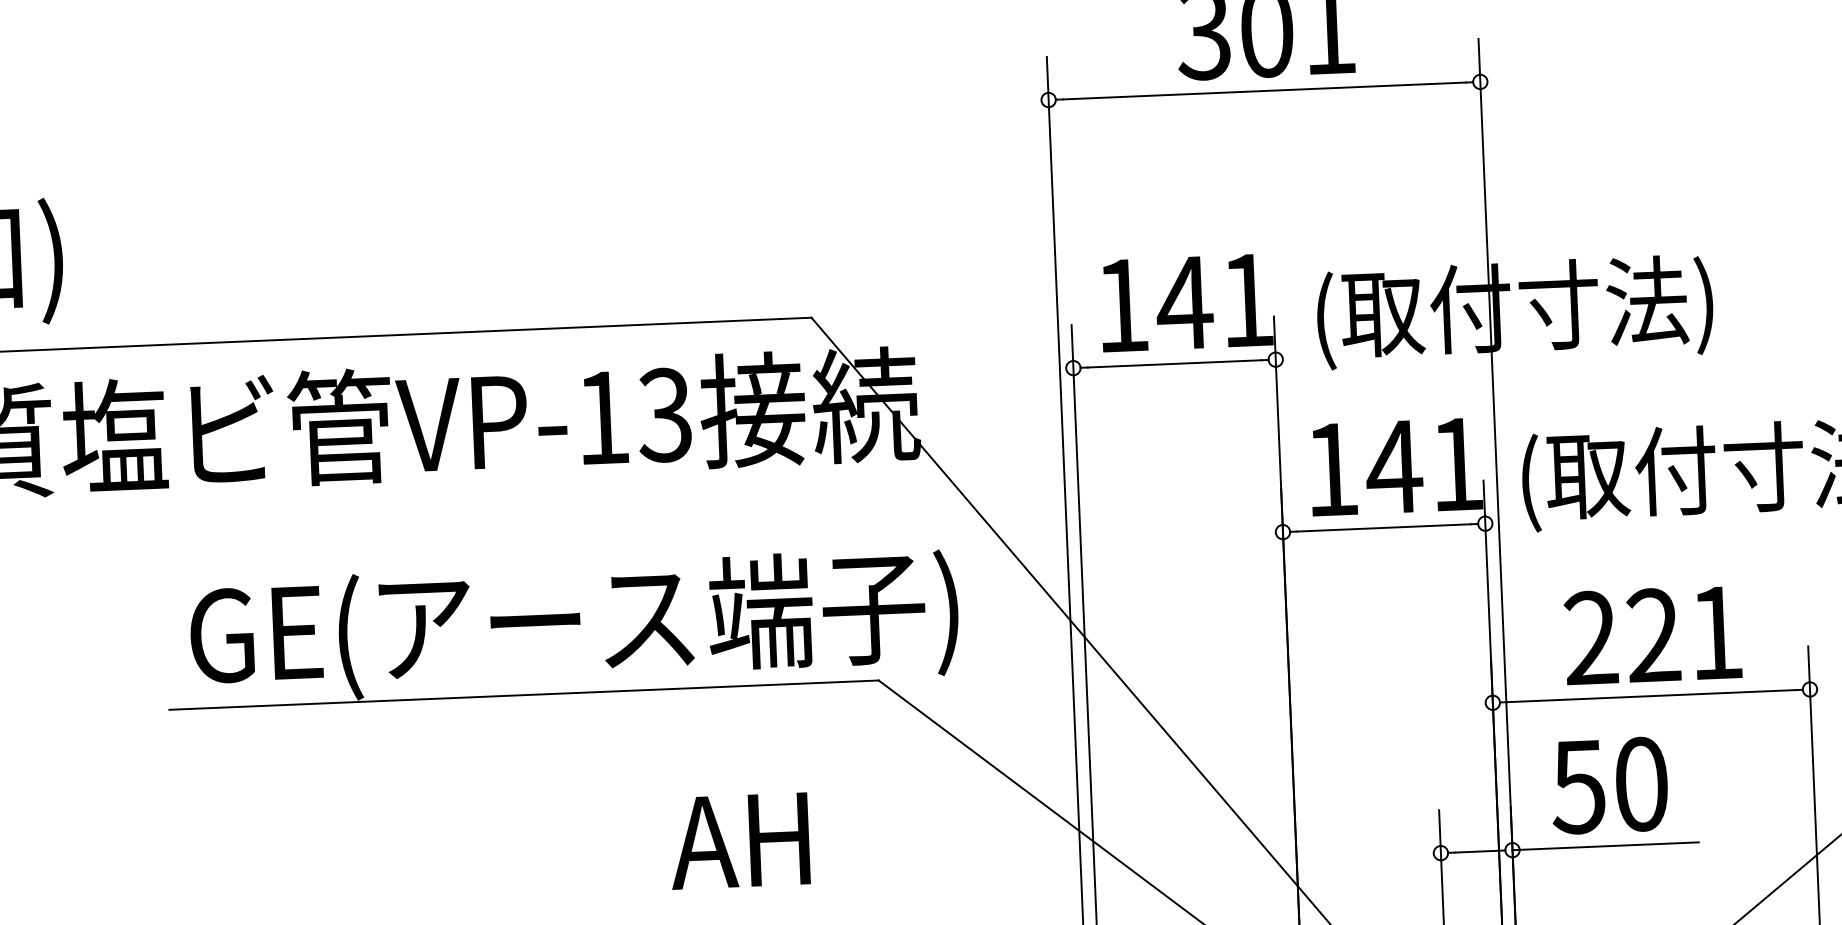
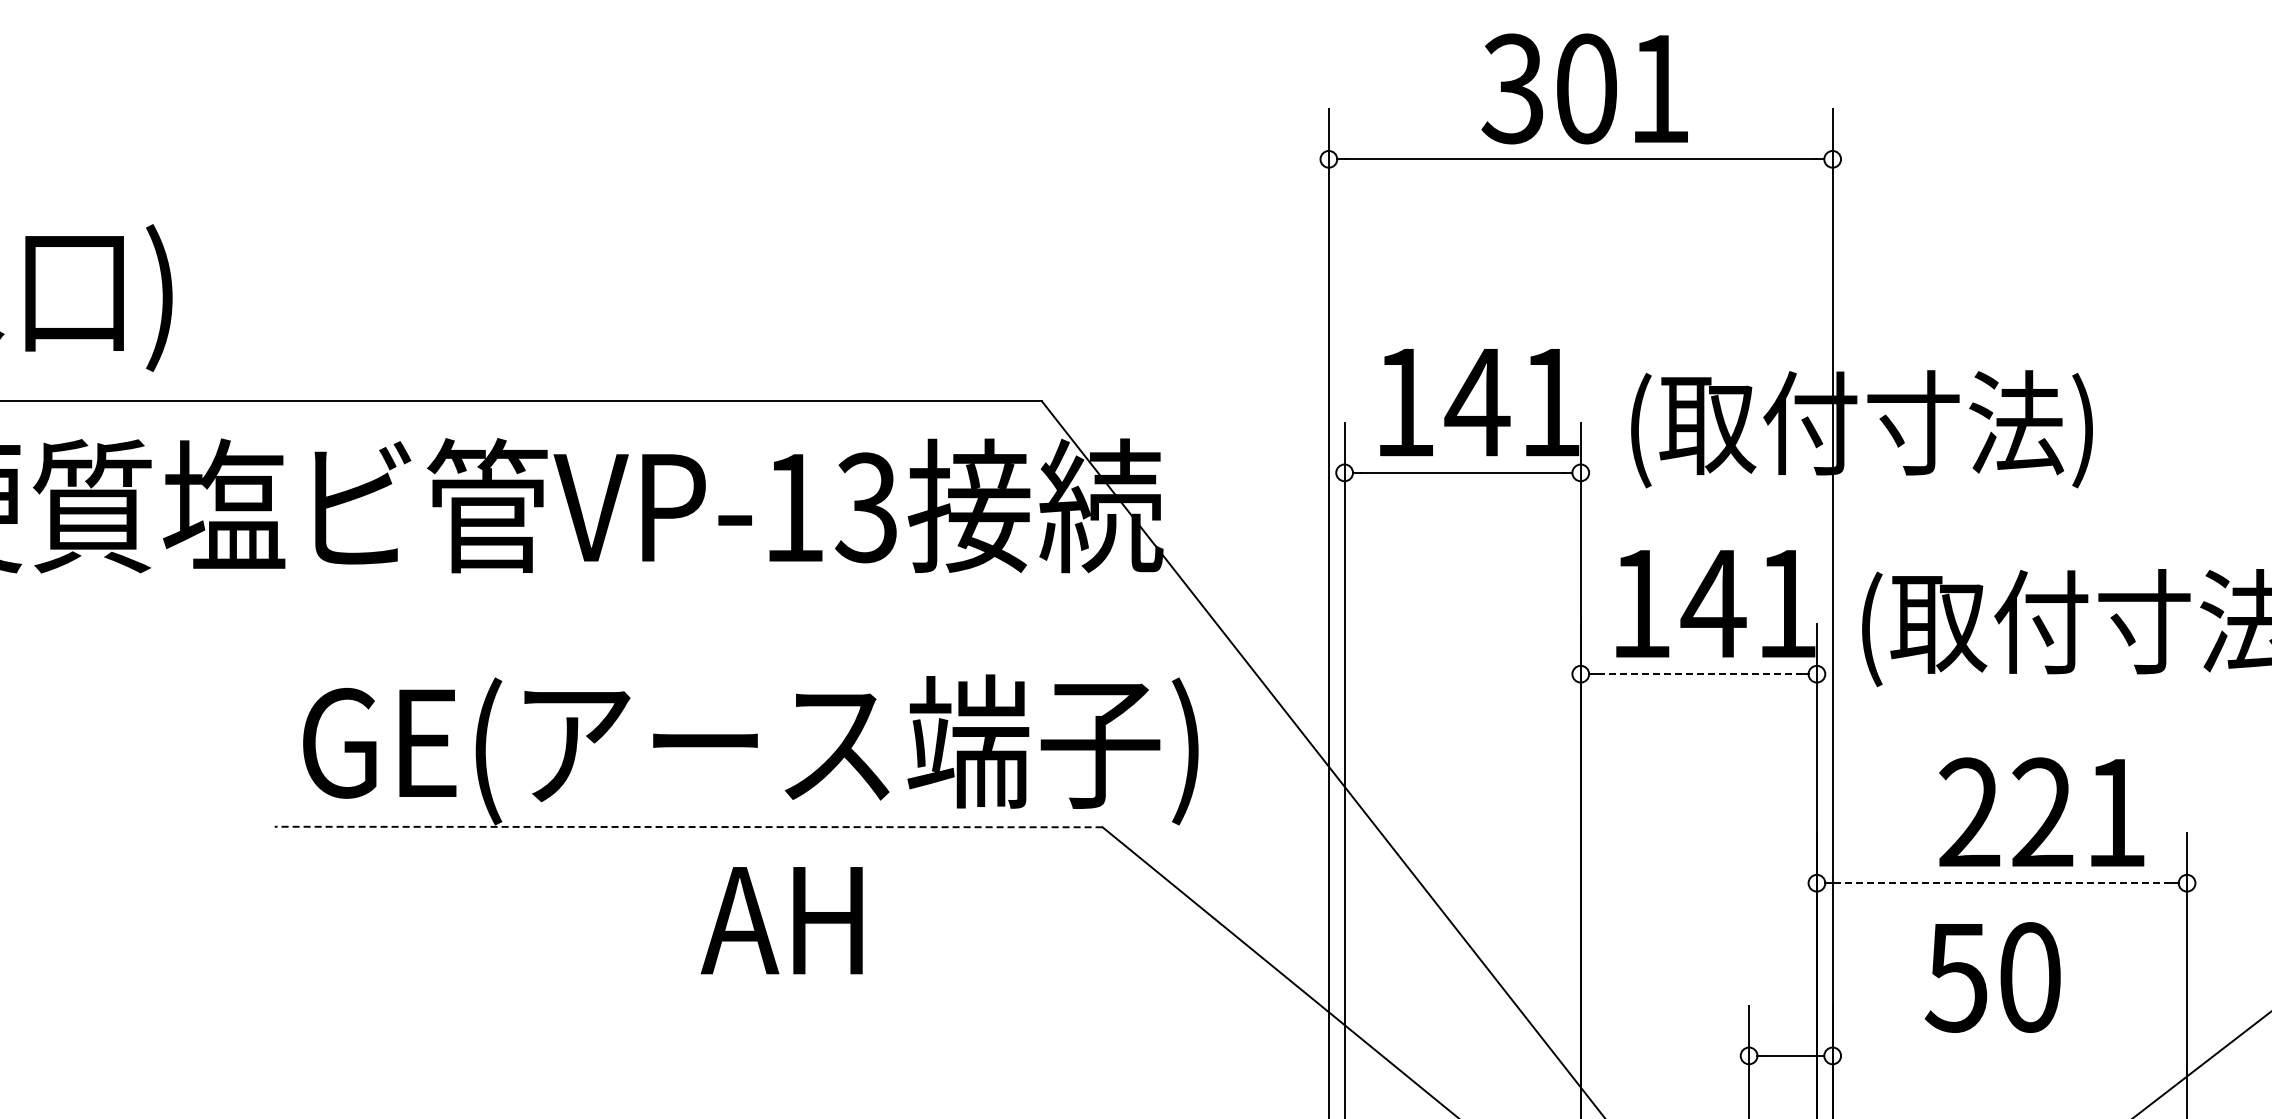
line: (1384, 528) -> (1699, 674), solid -> dashed
text: (1652, 634) -> (2041, 811), moved
line: (523, 695) -> (688, 827), solid -> dashed
line: (1651, 696) -> (2002, 883), solid -> dashed
text: (1609, 785) -> (1992, 977), moved
text: (739, 841) -> (781, 920), moved
line: (1605, 845) -> (1941, 1055), removed

